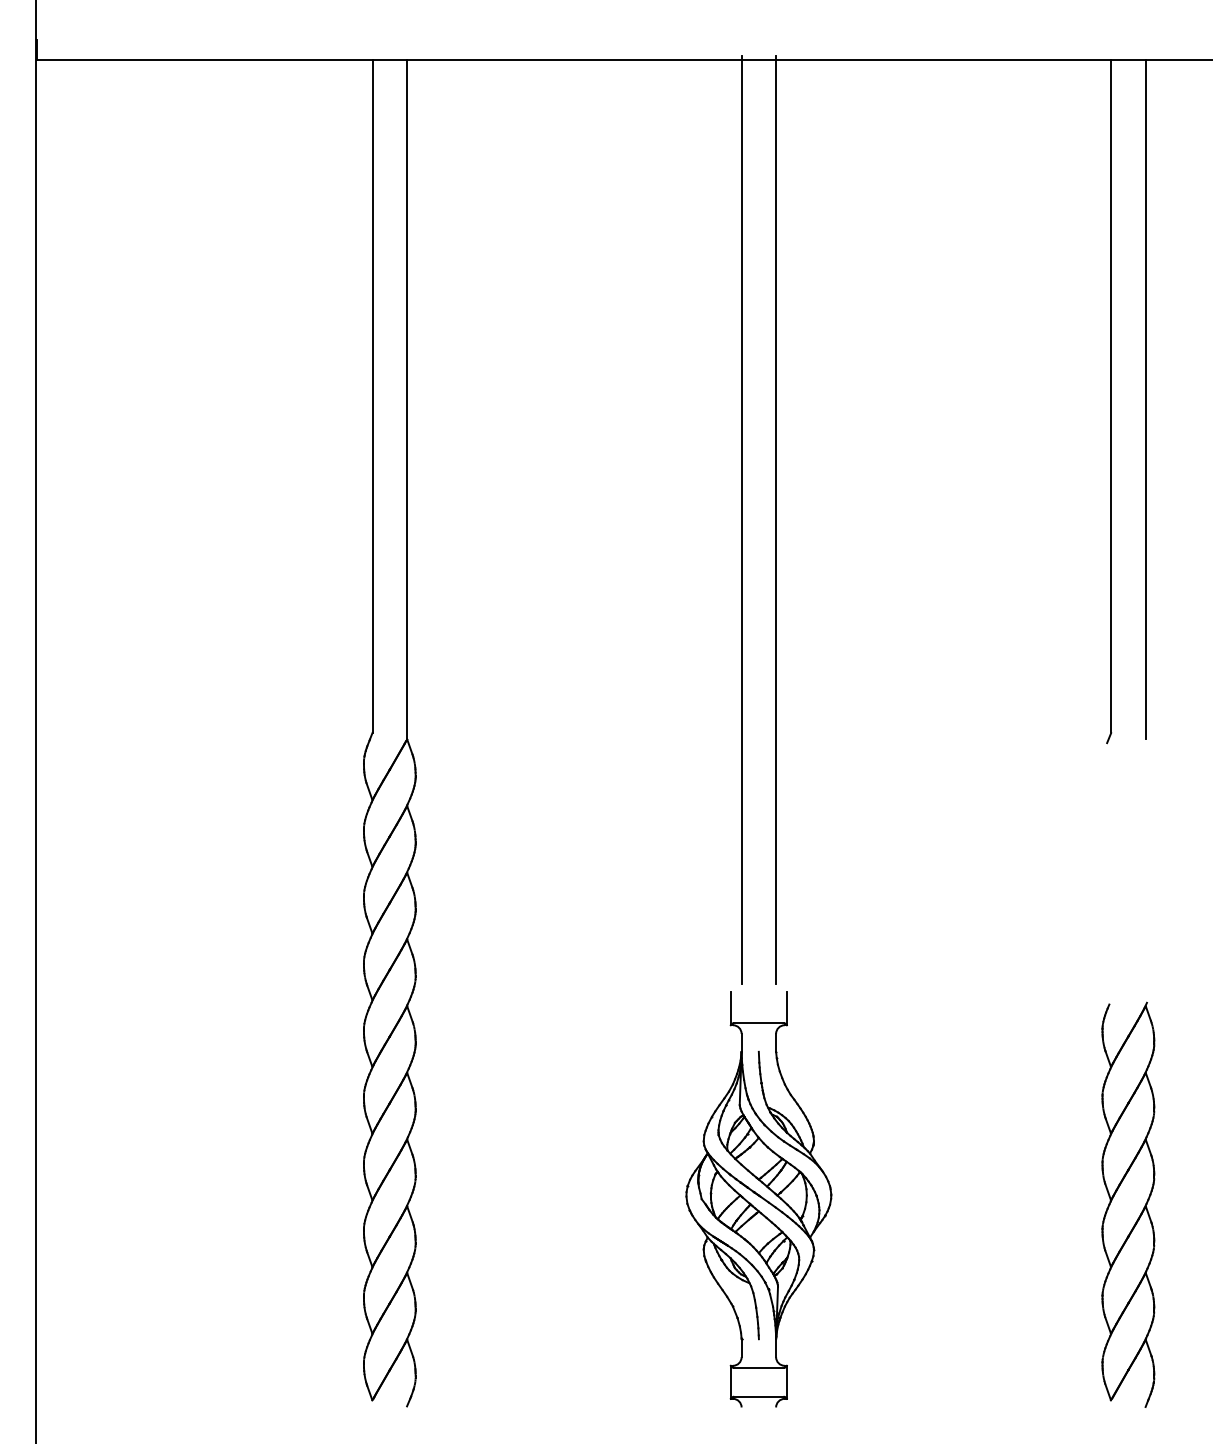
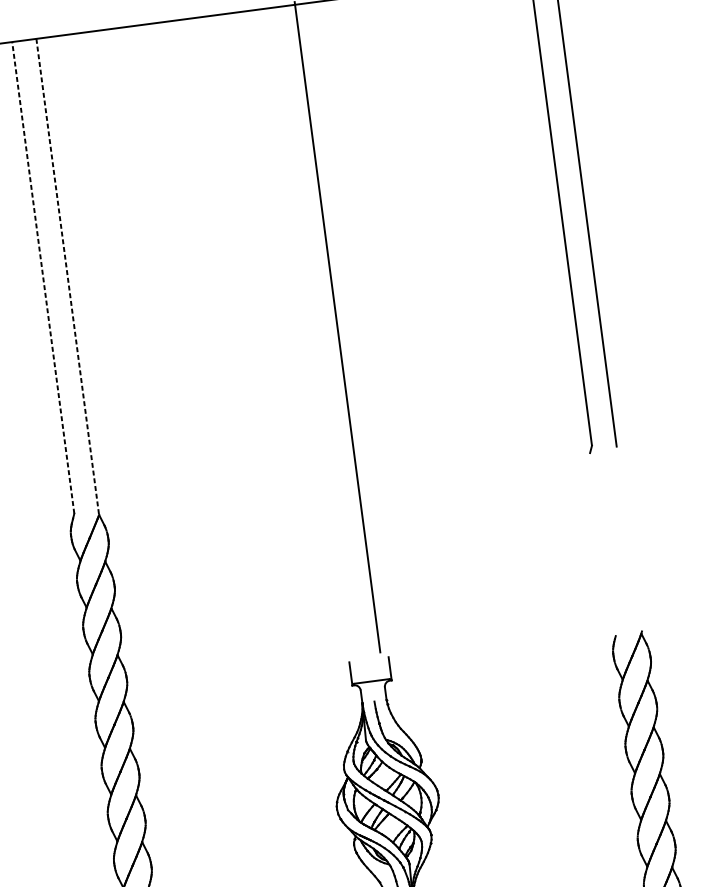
line: (372, 395) -> (43, 277), solid -> dashed
line: (407, 399) -> (68, 276), solid -> dashed
line: (741, 519) -> (313, 330), removed

